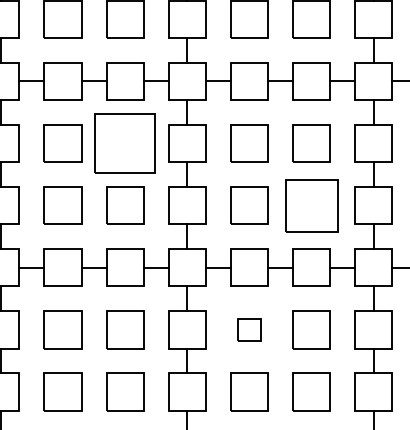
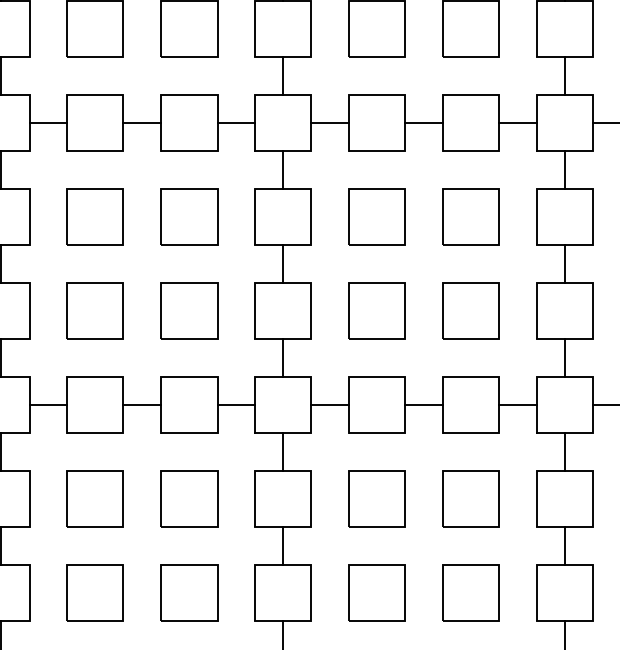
part: (125, 143) -> (189, 216), size x0.62
part: (311, 205) -> (471, 310), size x0.71
part: (249, 329) -> (377, 498), size x1.67

